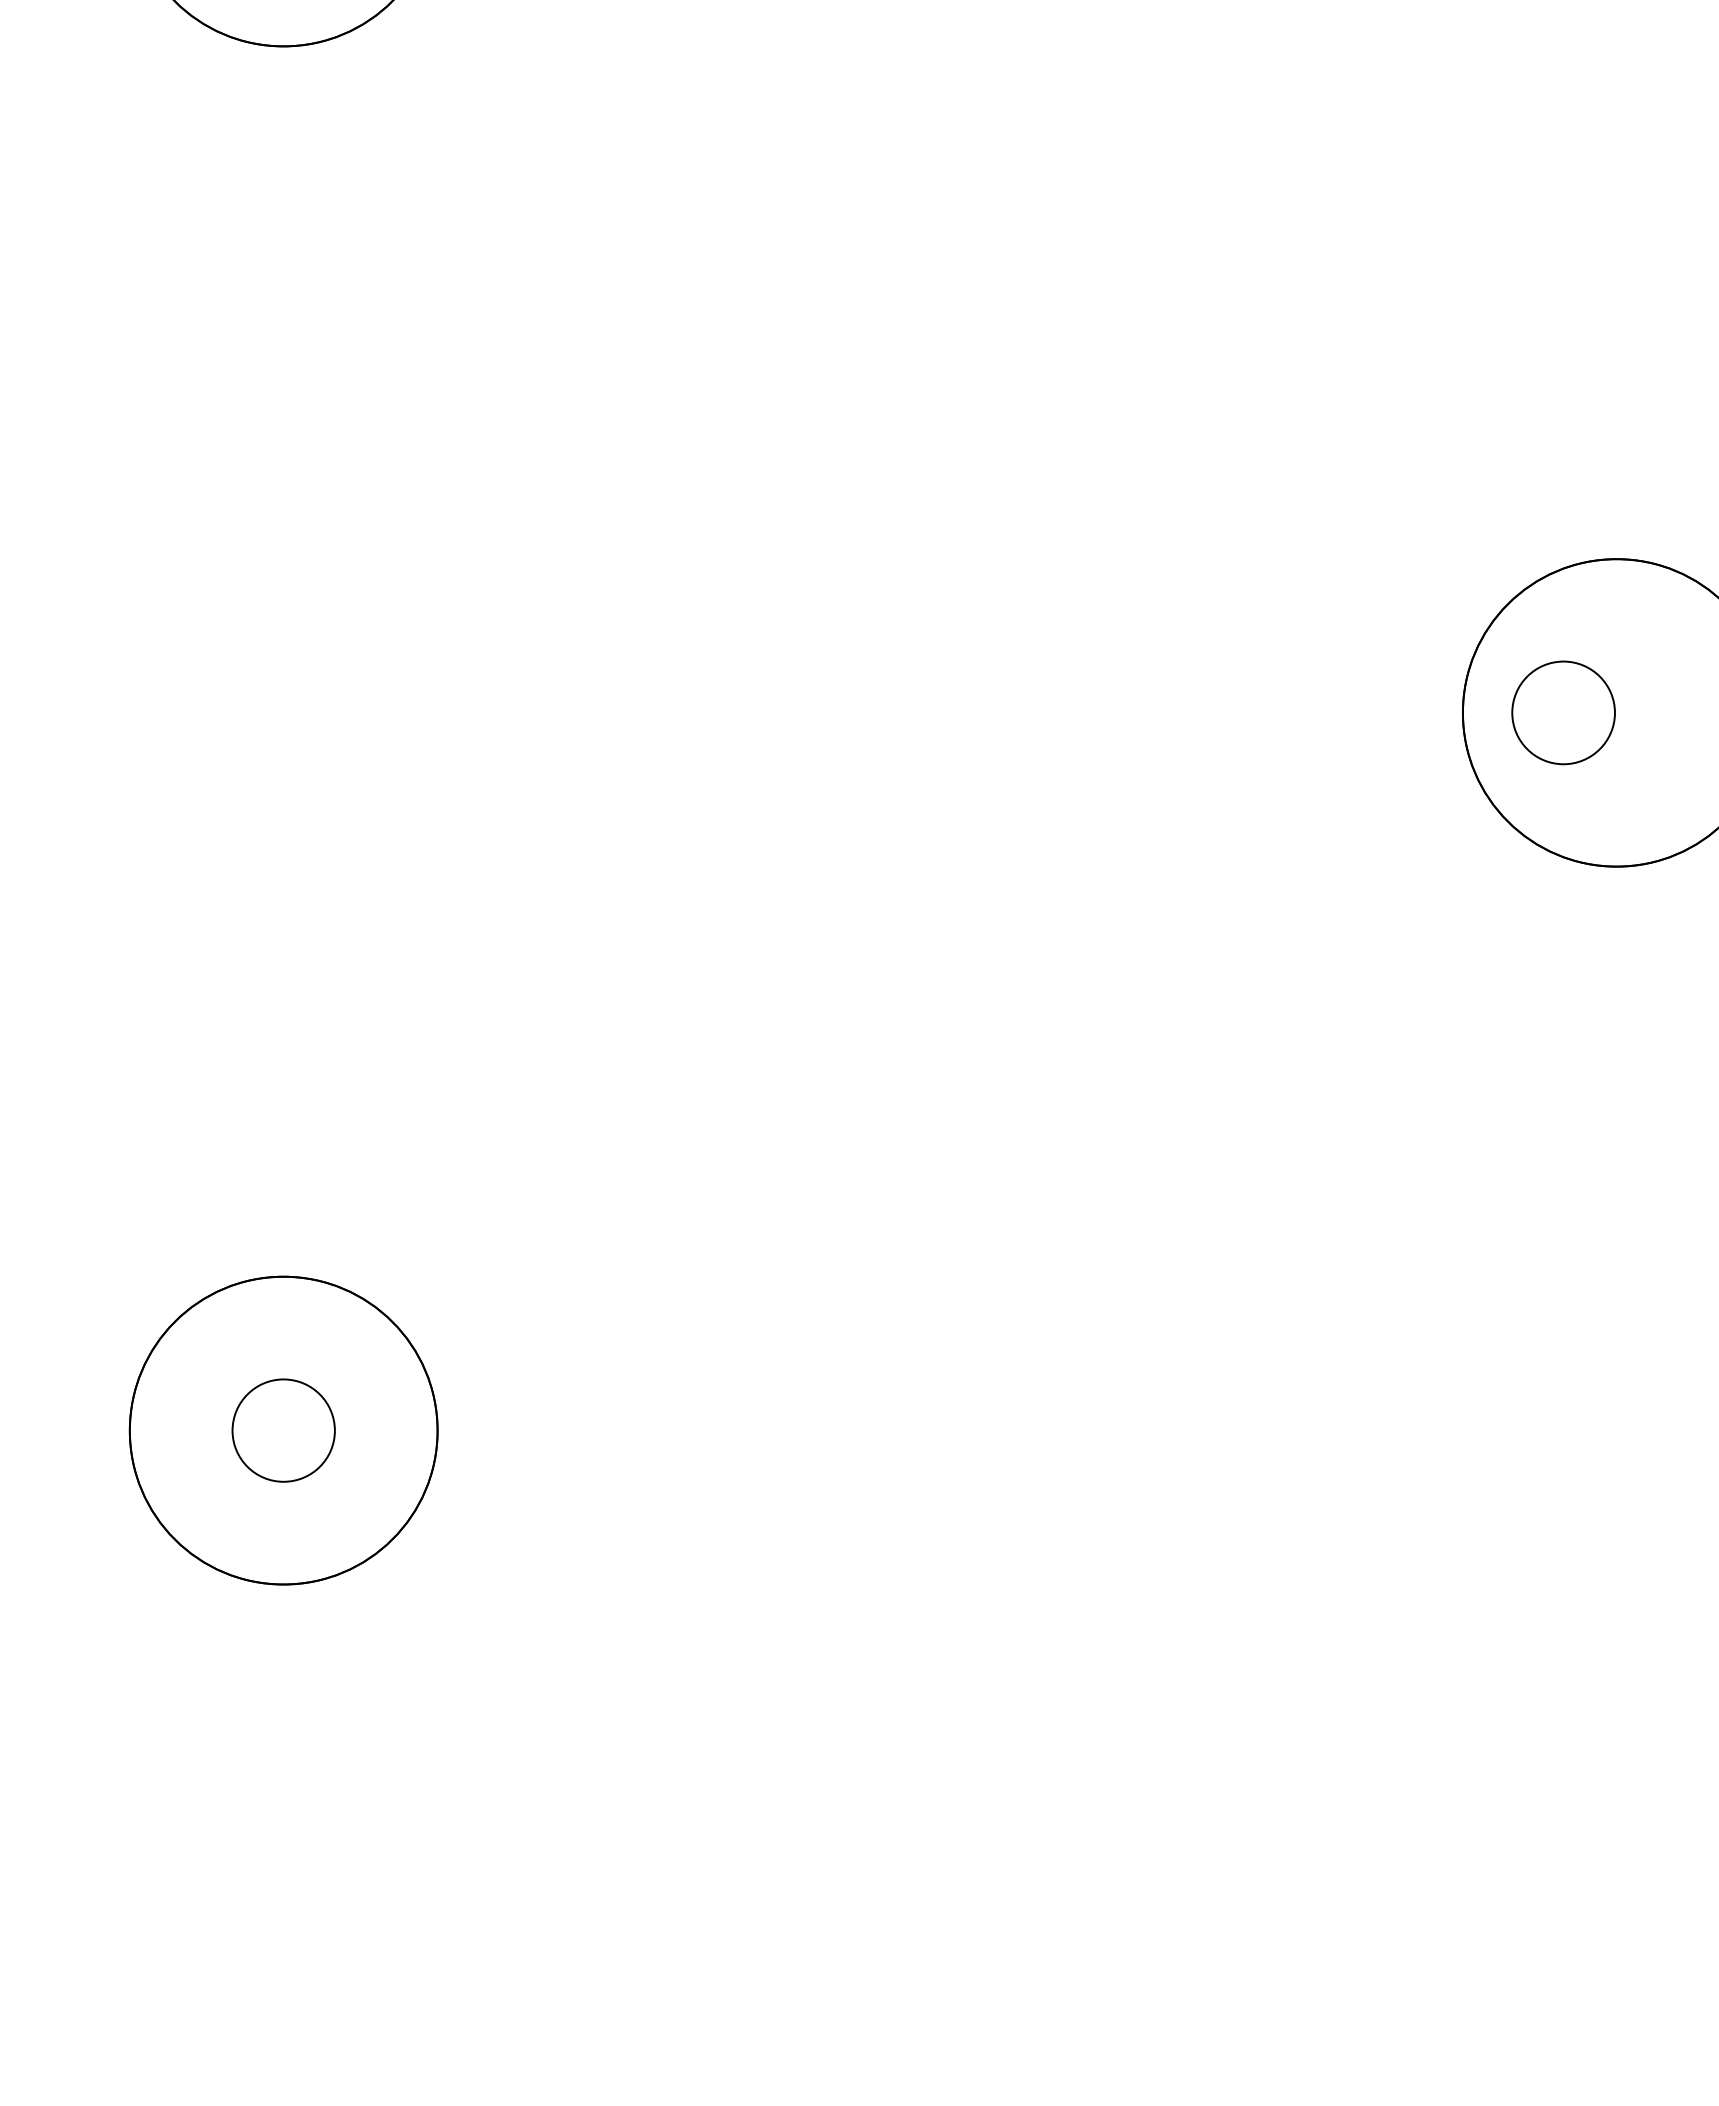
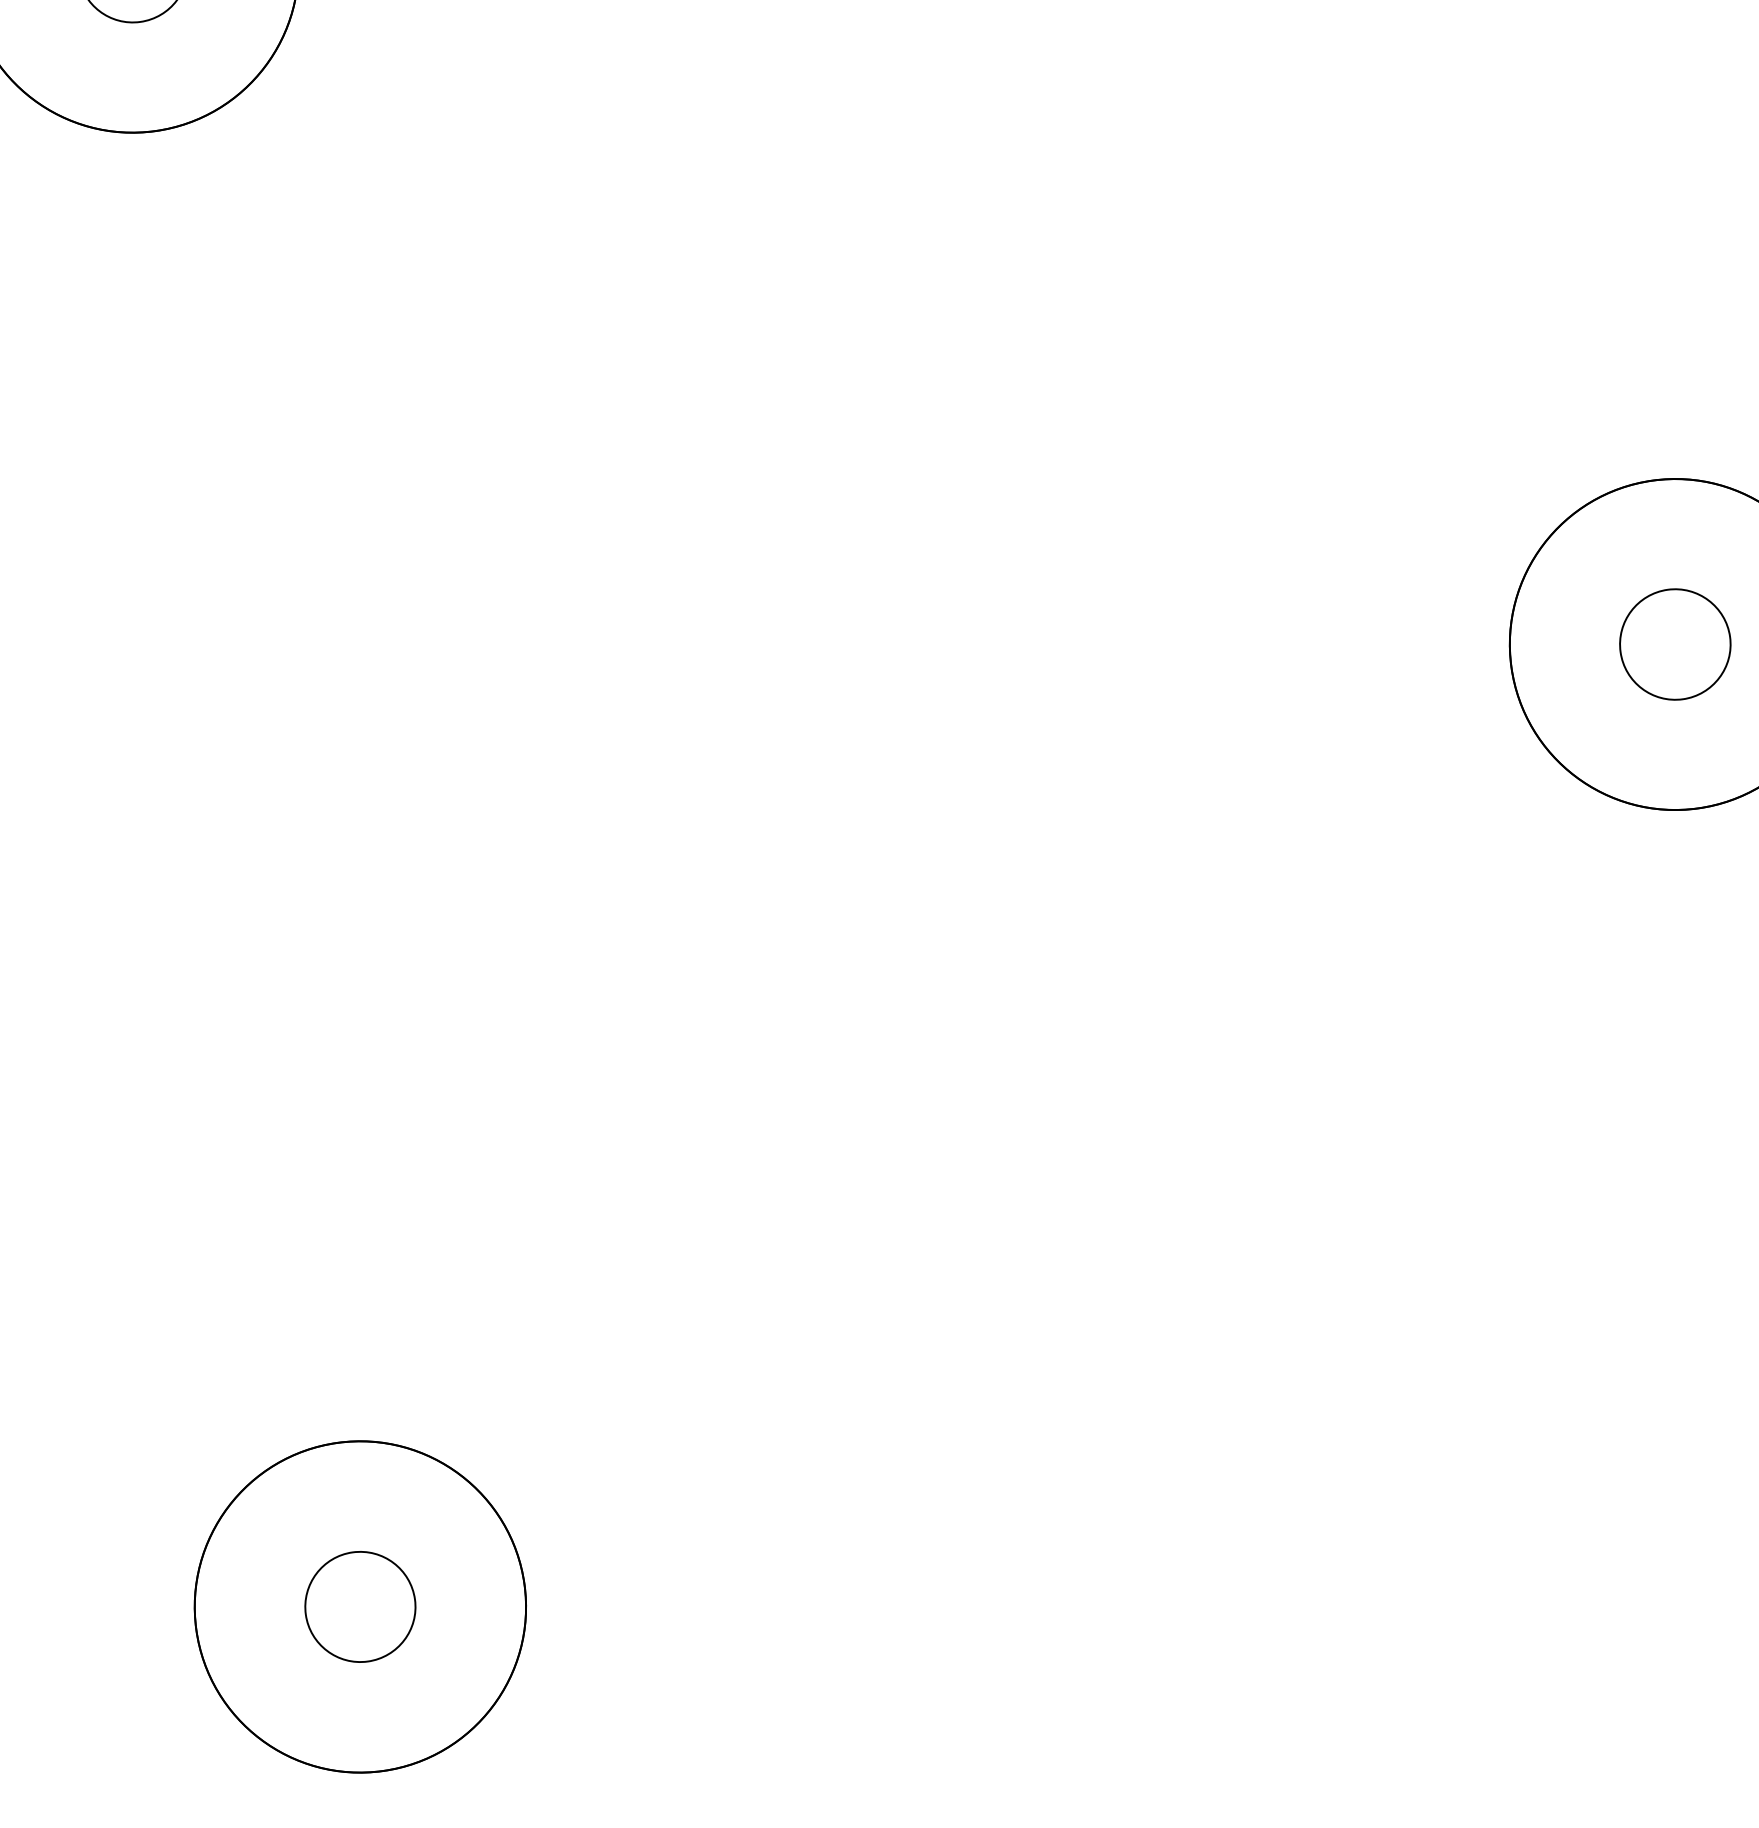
part: (1563, 712) -> (1675, 644), moved

